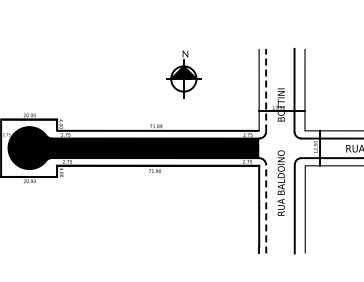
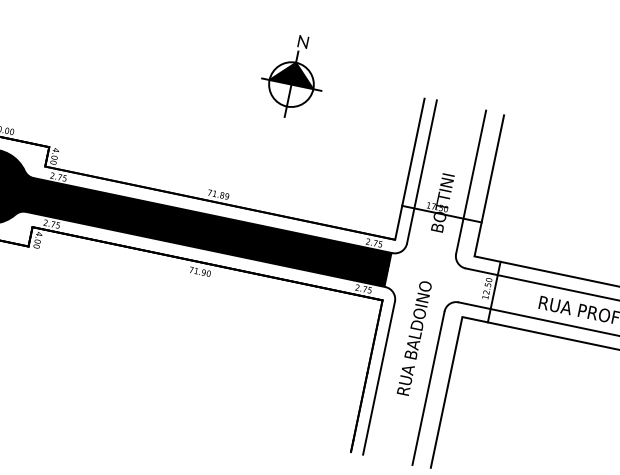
part: (183, 74) -> (292, 76), moved
line: (266, 89) -> (422, 170), dashed -> solid
line: (266, 208) -> (379, 376), dashed -> solid

